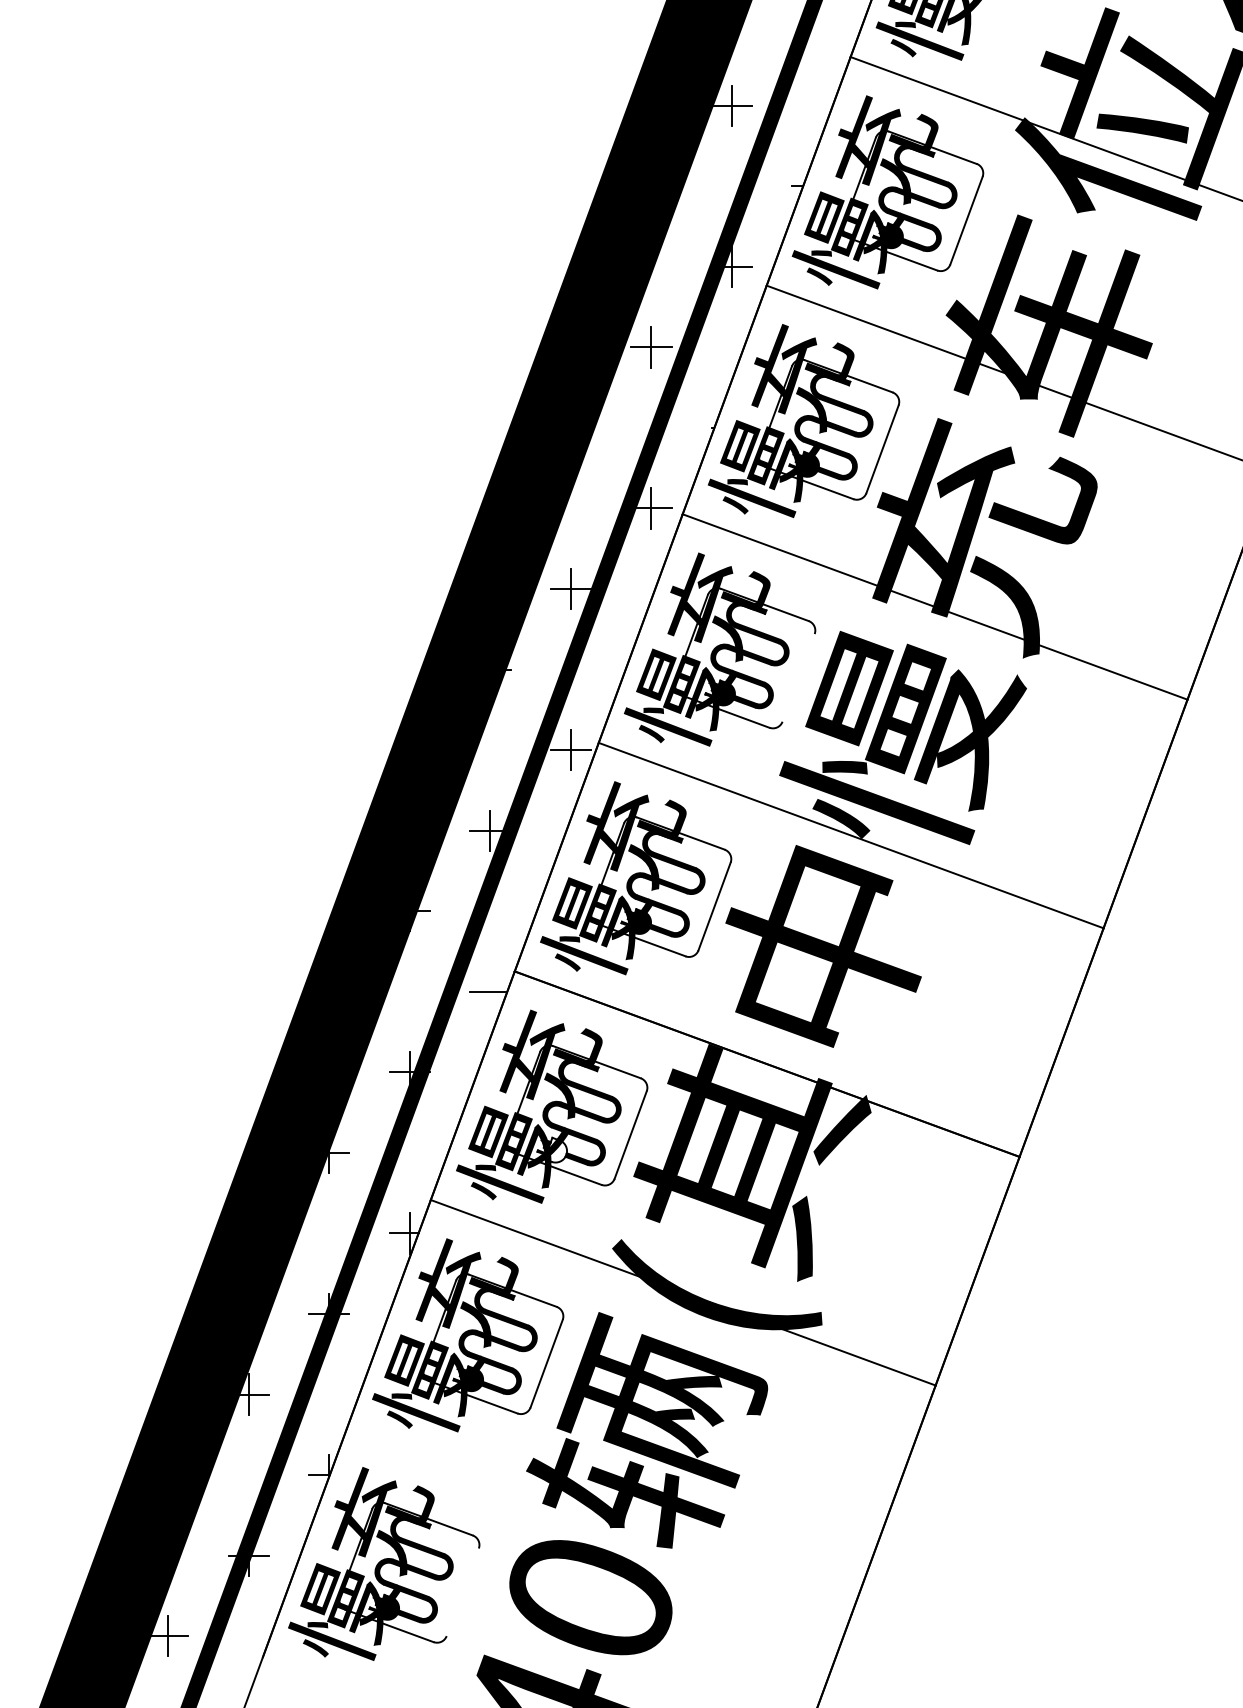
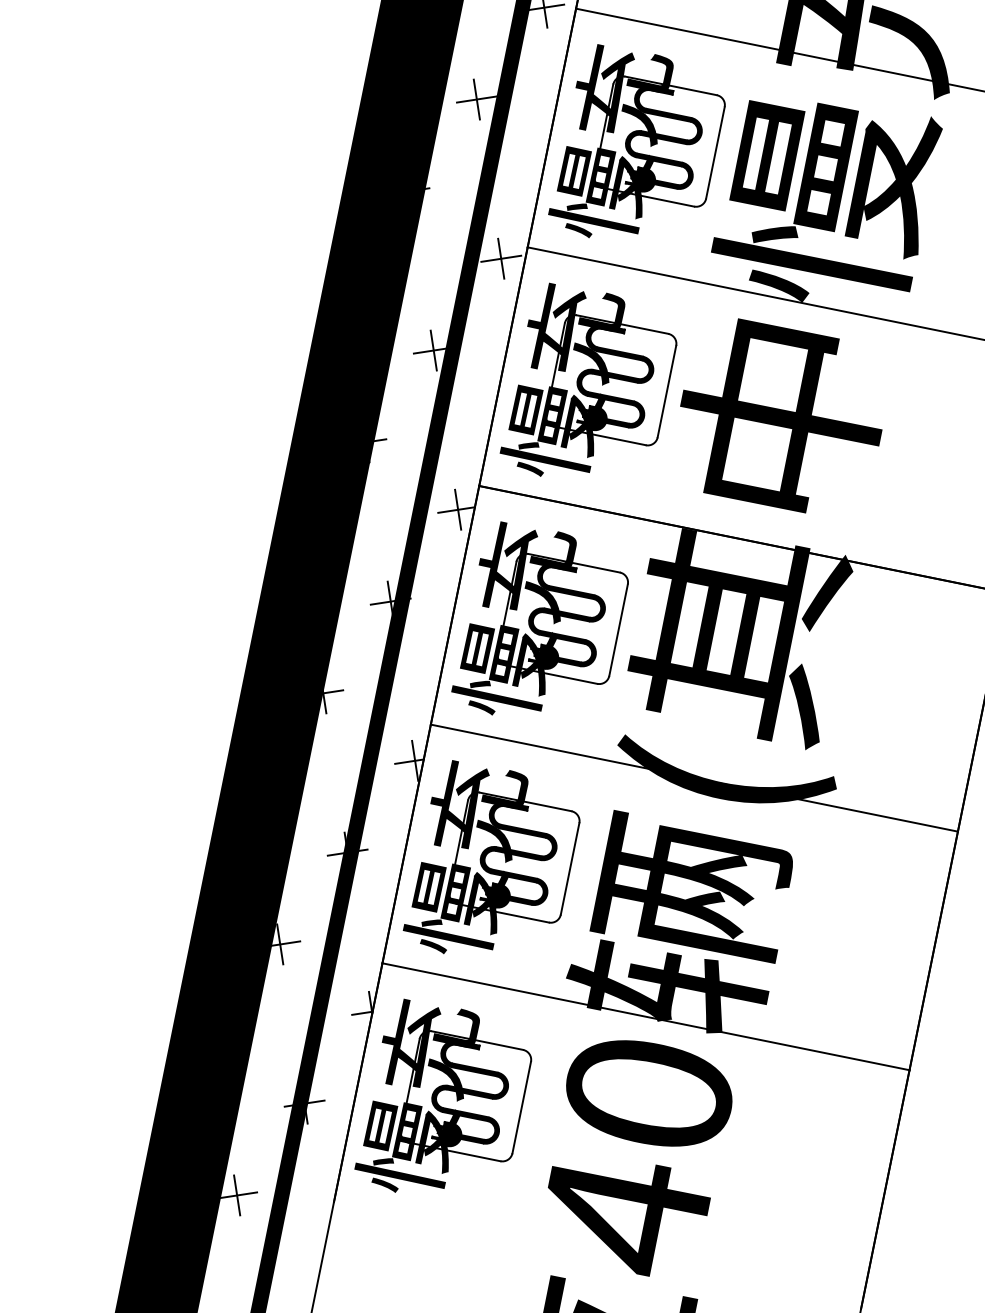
line: (798, 677) -> (715, 152), added
line: (490, 991) -> (458, 509), added
fill: (555, 1149) -> (546, 655), added
line: (598, 1521) -> (645, 1017), added
line: (462, 1592) -> (521, 1107), added

